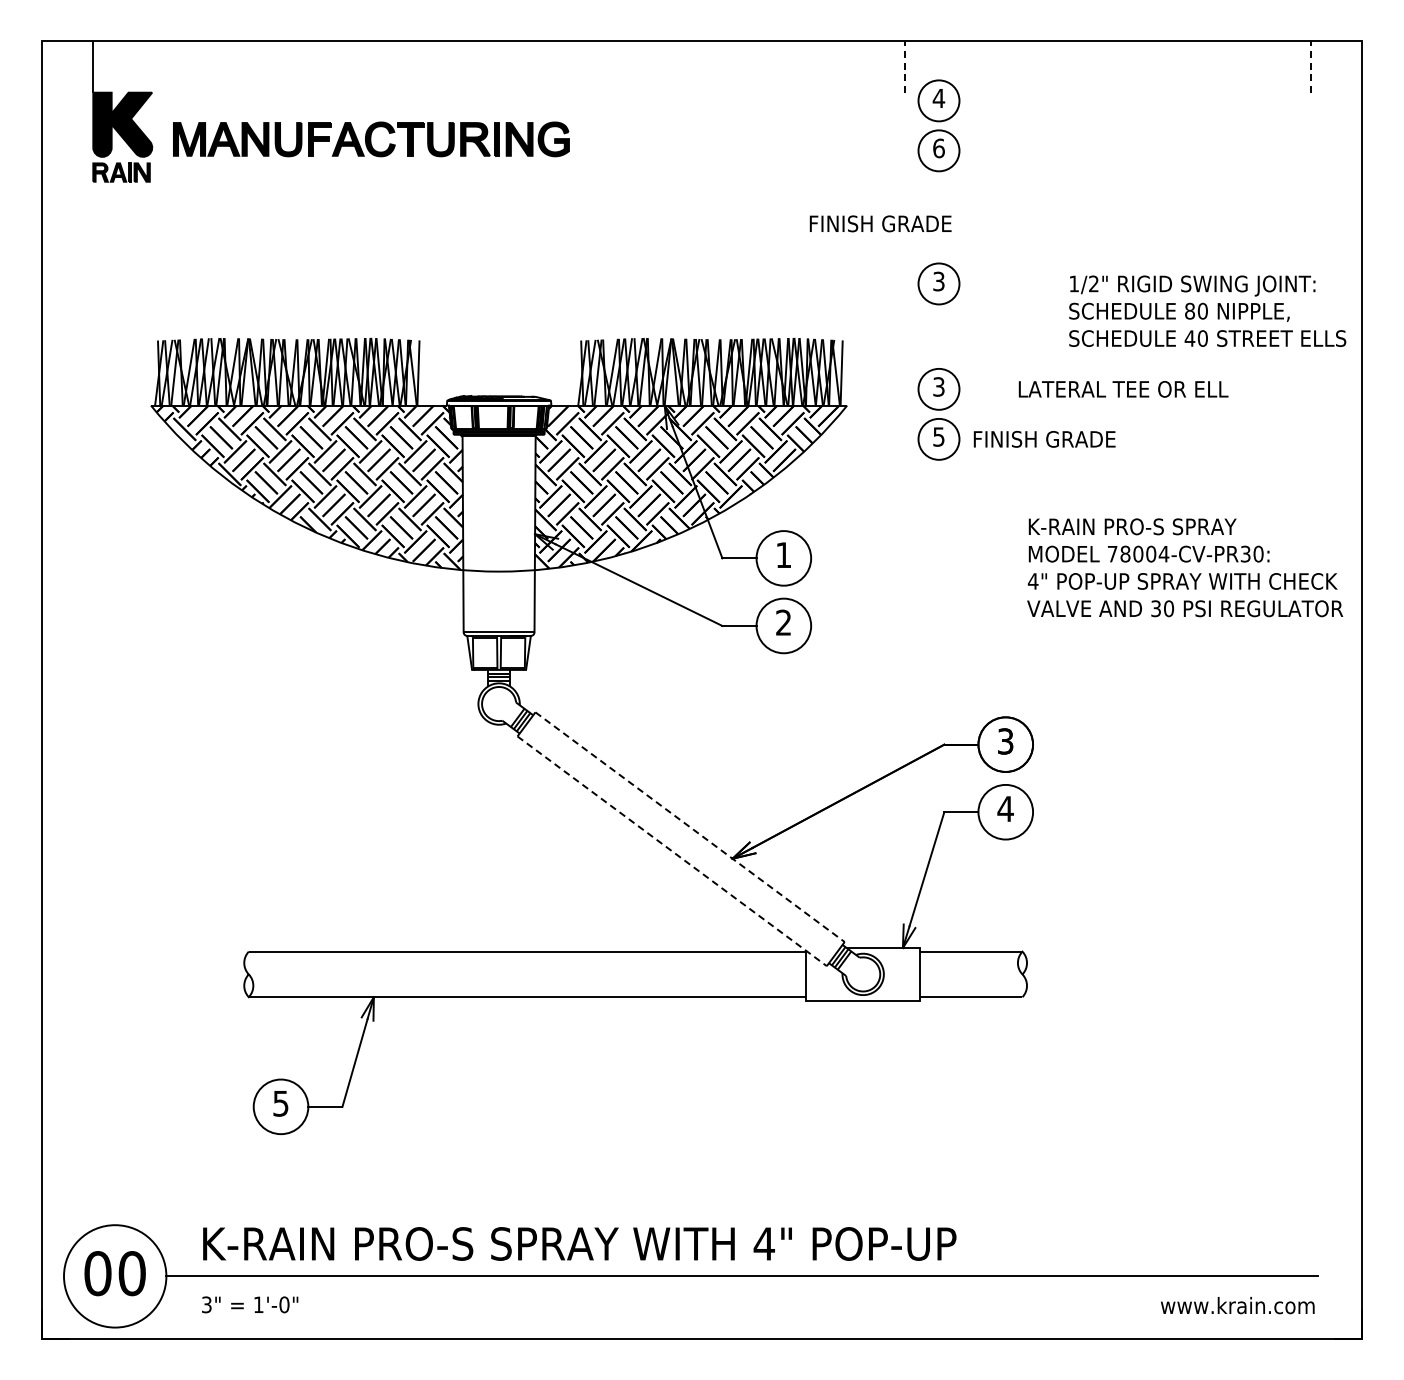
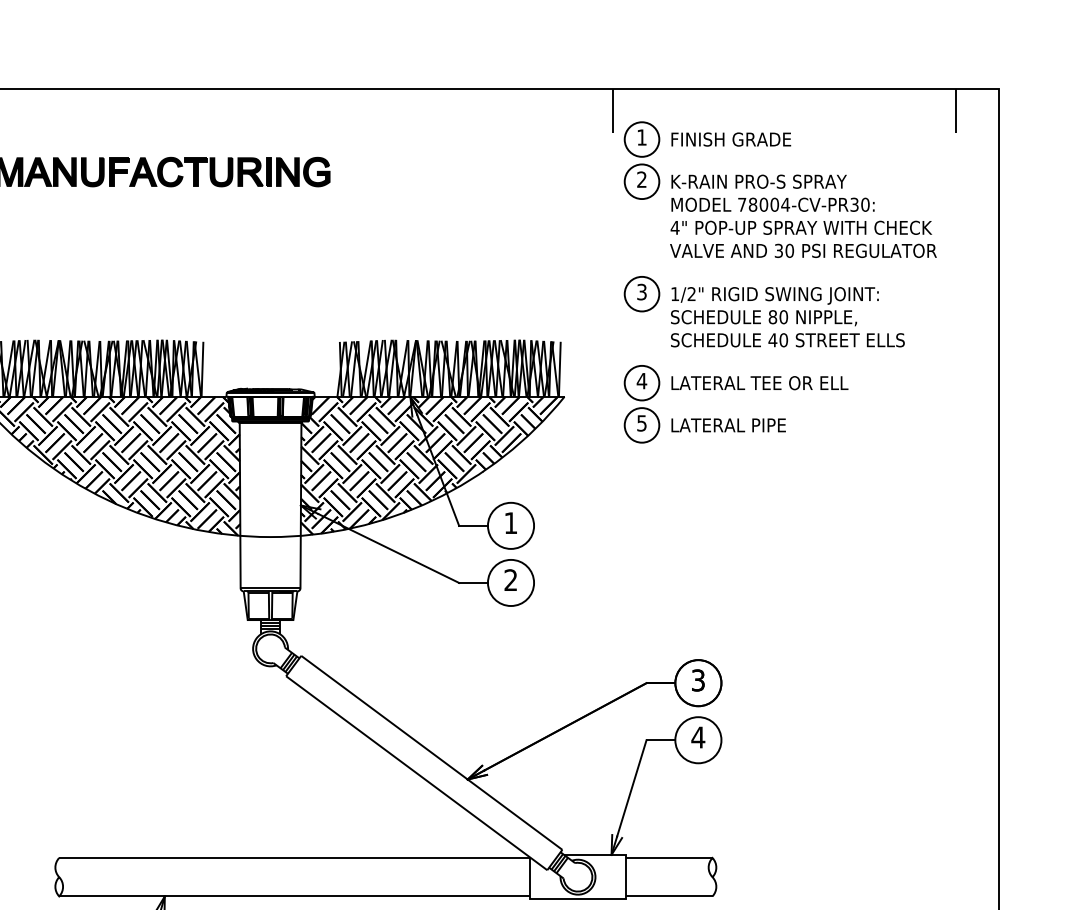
line: (904, 67) -> (612, 111), dashed -> solid
line: (1310, 67) -> (955, 111), dashed -> solid
text: (938, 98) -> (641, 137), 4 -> 1
text: (938, 148) -> (641, 179), 6 -> 2
text: (880, 223) -> (731, 139), moved
text: (1207, 310) -> (787, 316), moved
text: (938, 386) -> (641, 380), 3 -> 4
text: (1123, 389) -> (759, 383), moved
text: (1045, 439) -> (731, 425), FINISH GRADE -> LATERAL PIPE
text: (1185, 567) -> (803, 216), moved
line: (690, 827) -> (432, 753), dashed -> solid
line: (672, 851) -> (416, 773), dashed -> solid

